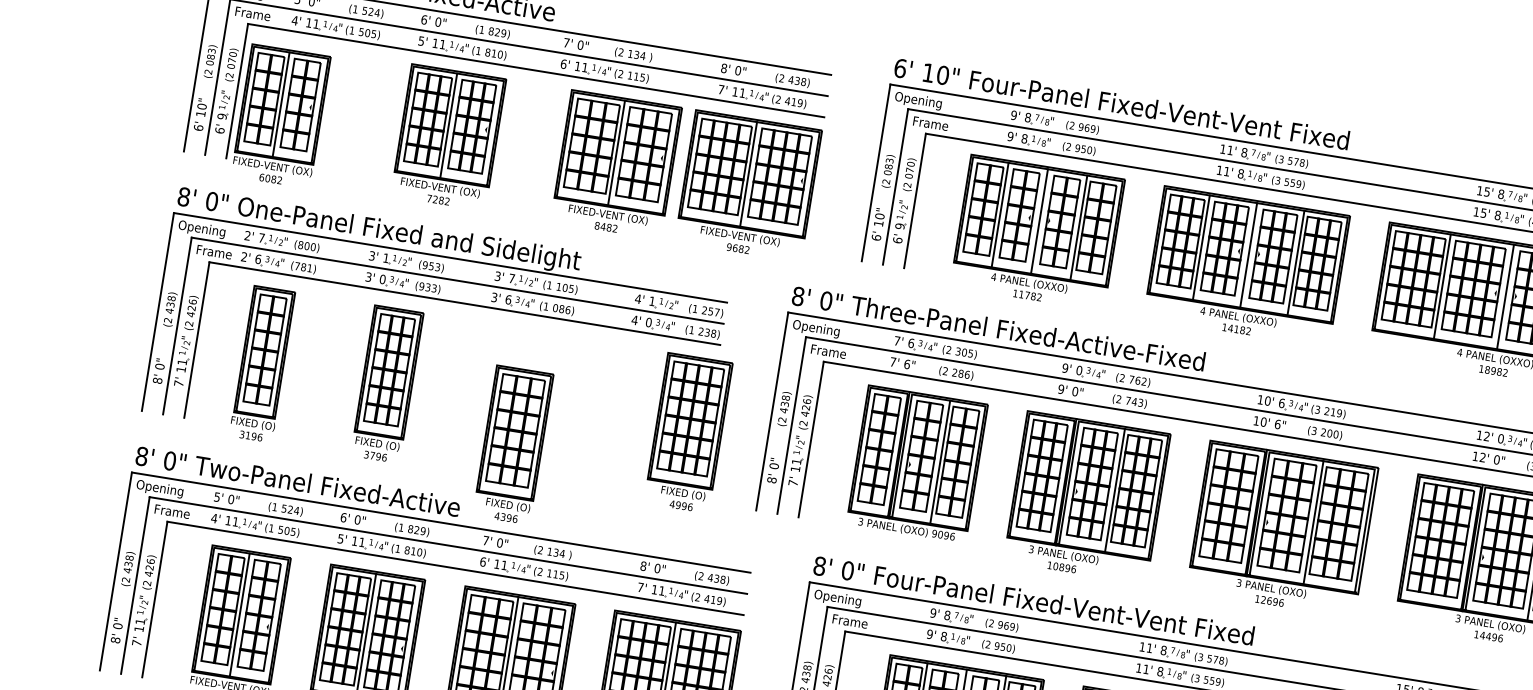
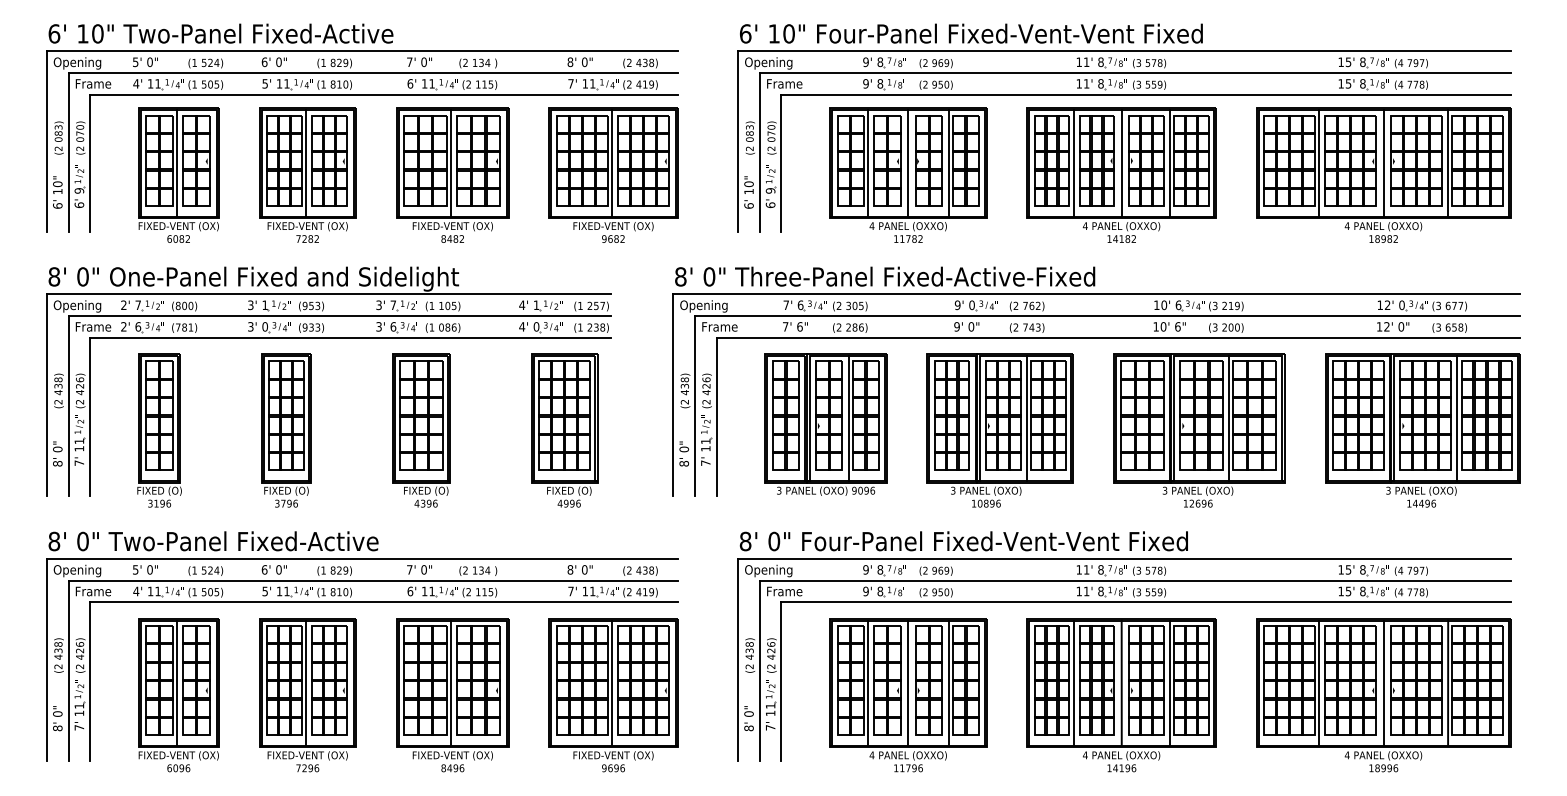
part: (280, 115) -> (178, 174), moved
part: (616, 163) -> (452, 174), moved
part: (688, 433) -> (564, 430), moved
part: (513, 445) -> (421, 430), moved

